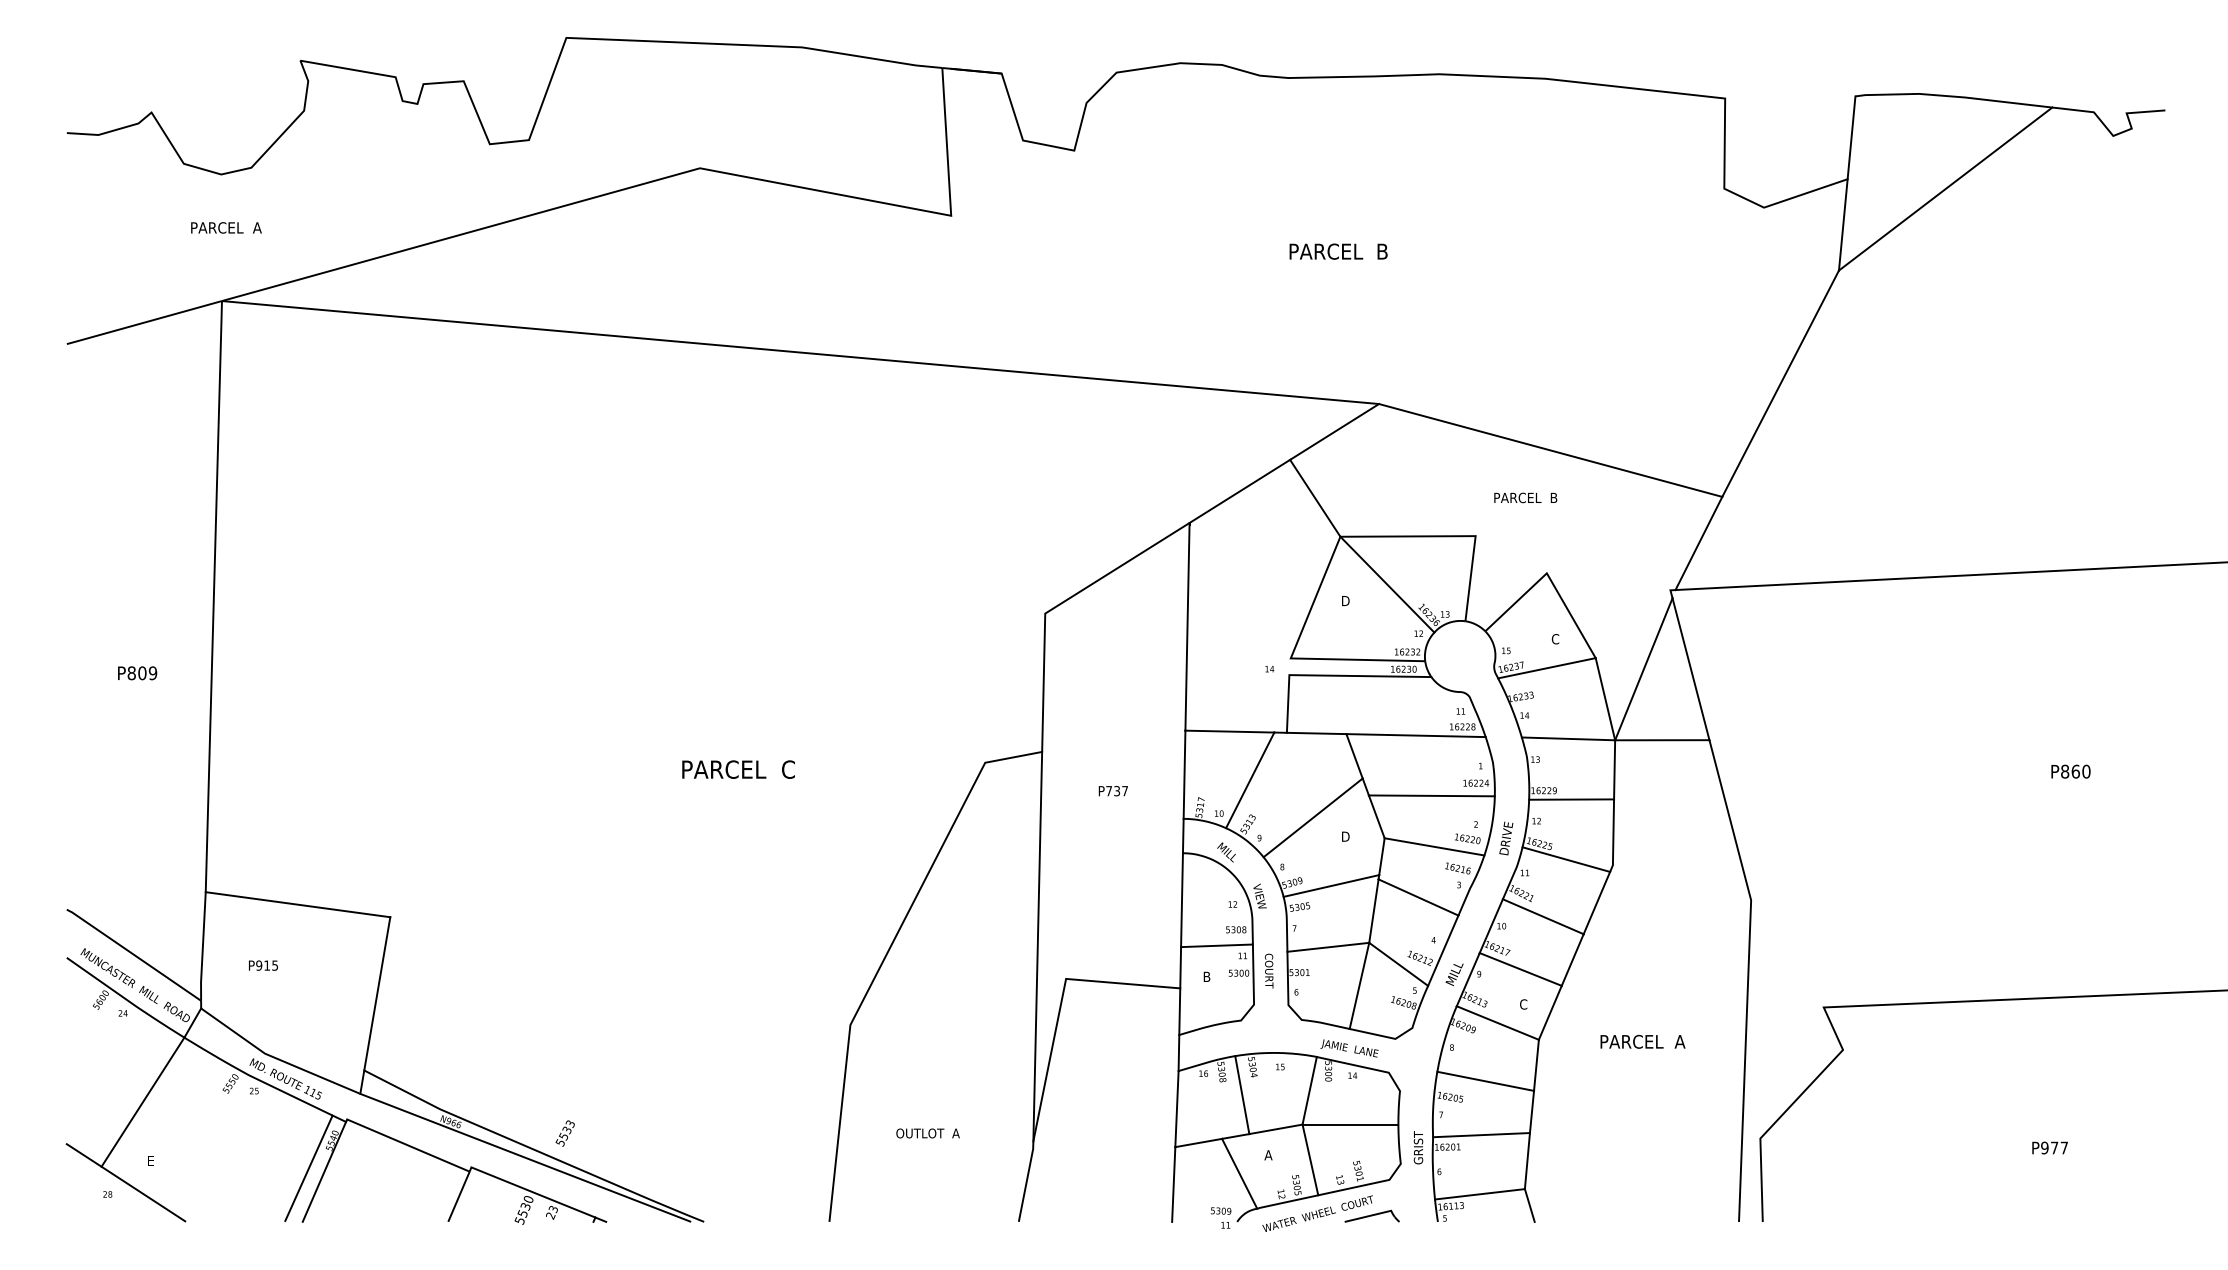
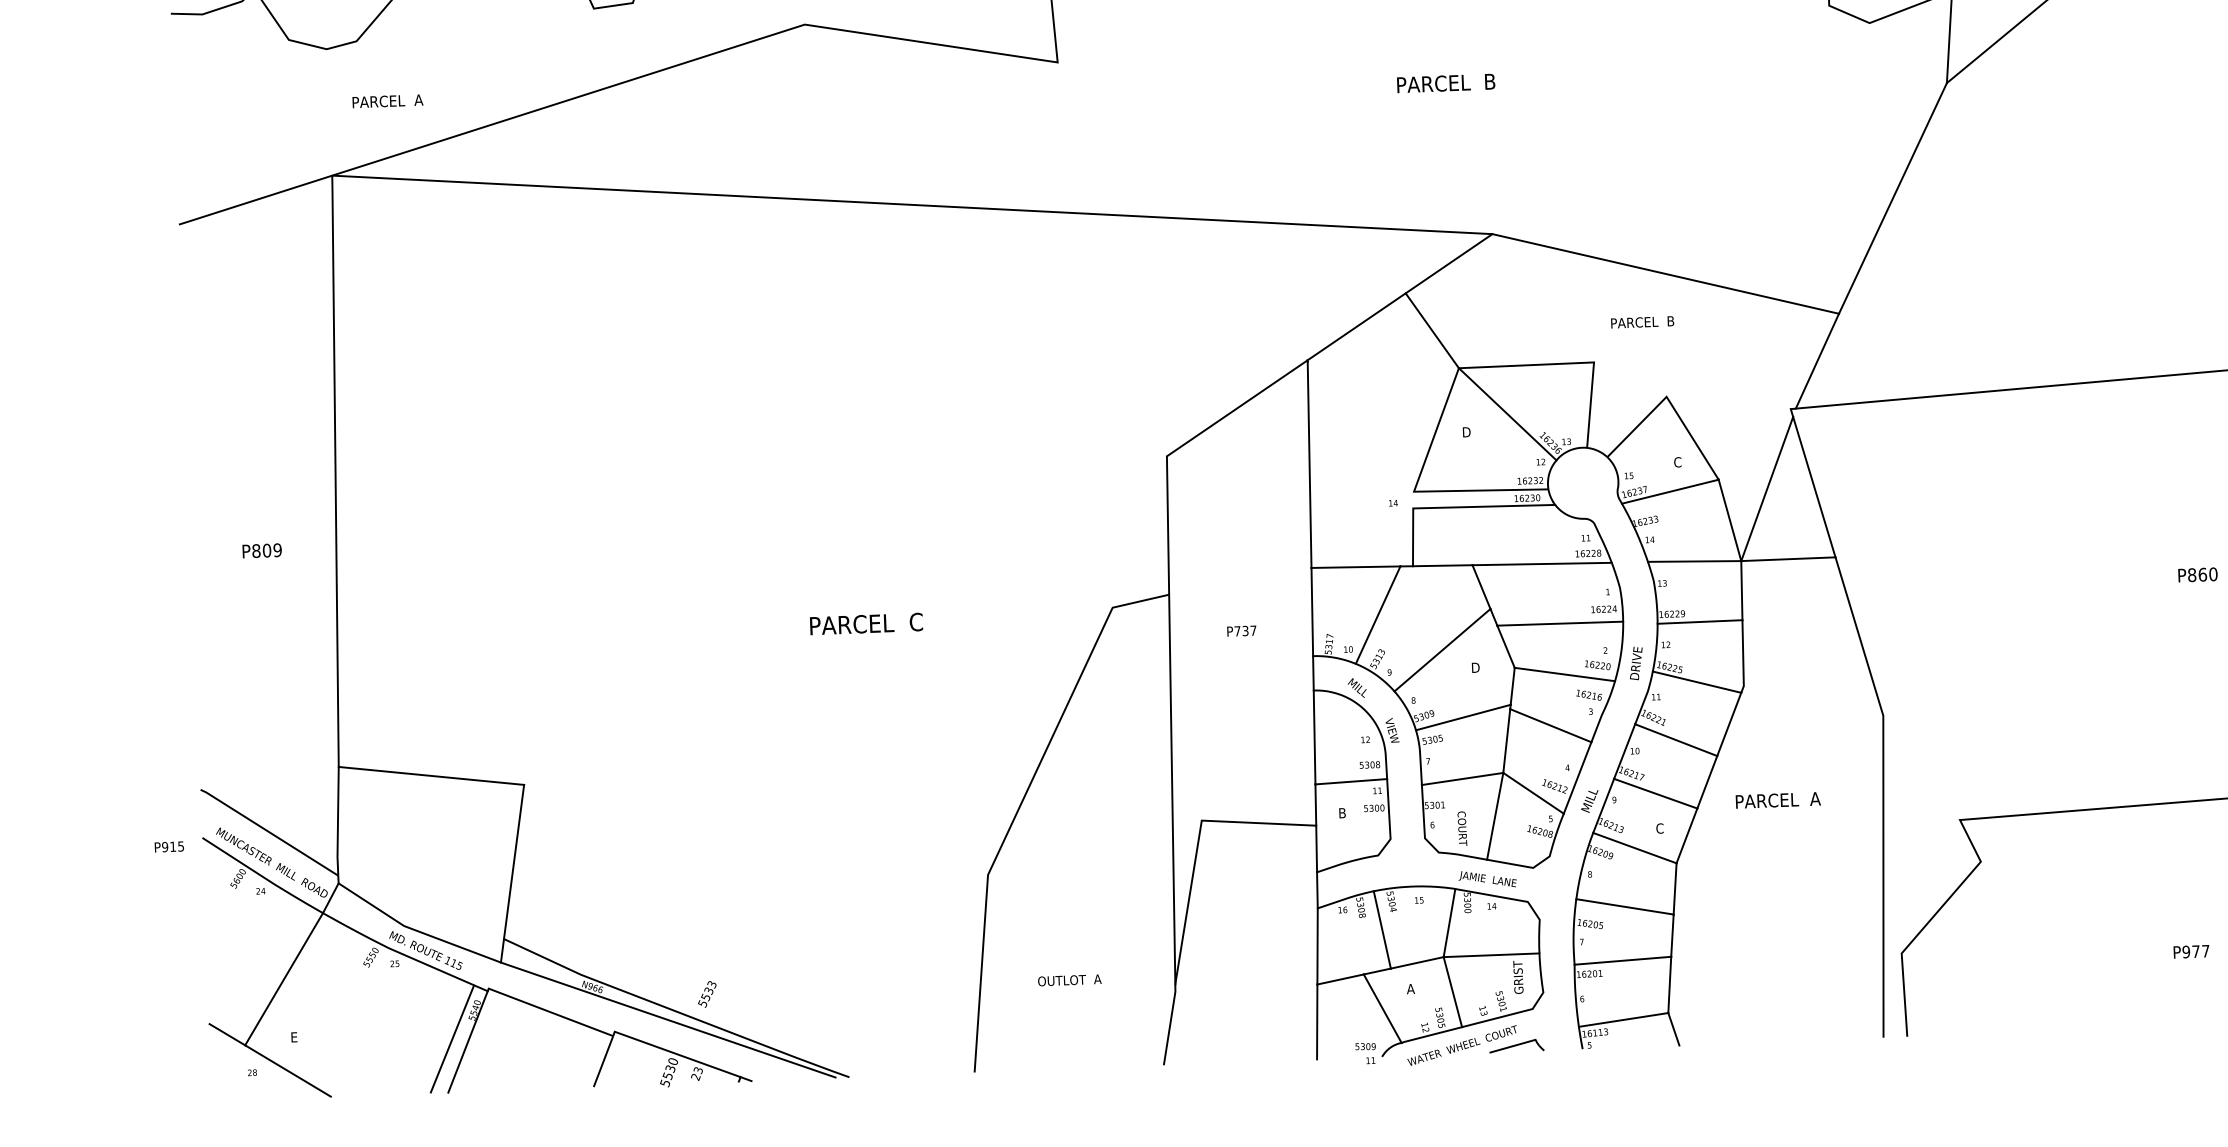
text: (226, 227) -> (387, 100), moved
text: (263, 965) -> (169, 846), moved
text: (1268, 970) -> (1461, 828), moved
text: (1642, 1041) -> (1777, 800), moved
text: (1418, 1147) -> (1518, 977), moved

